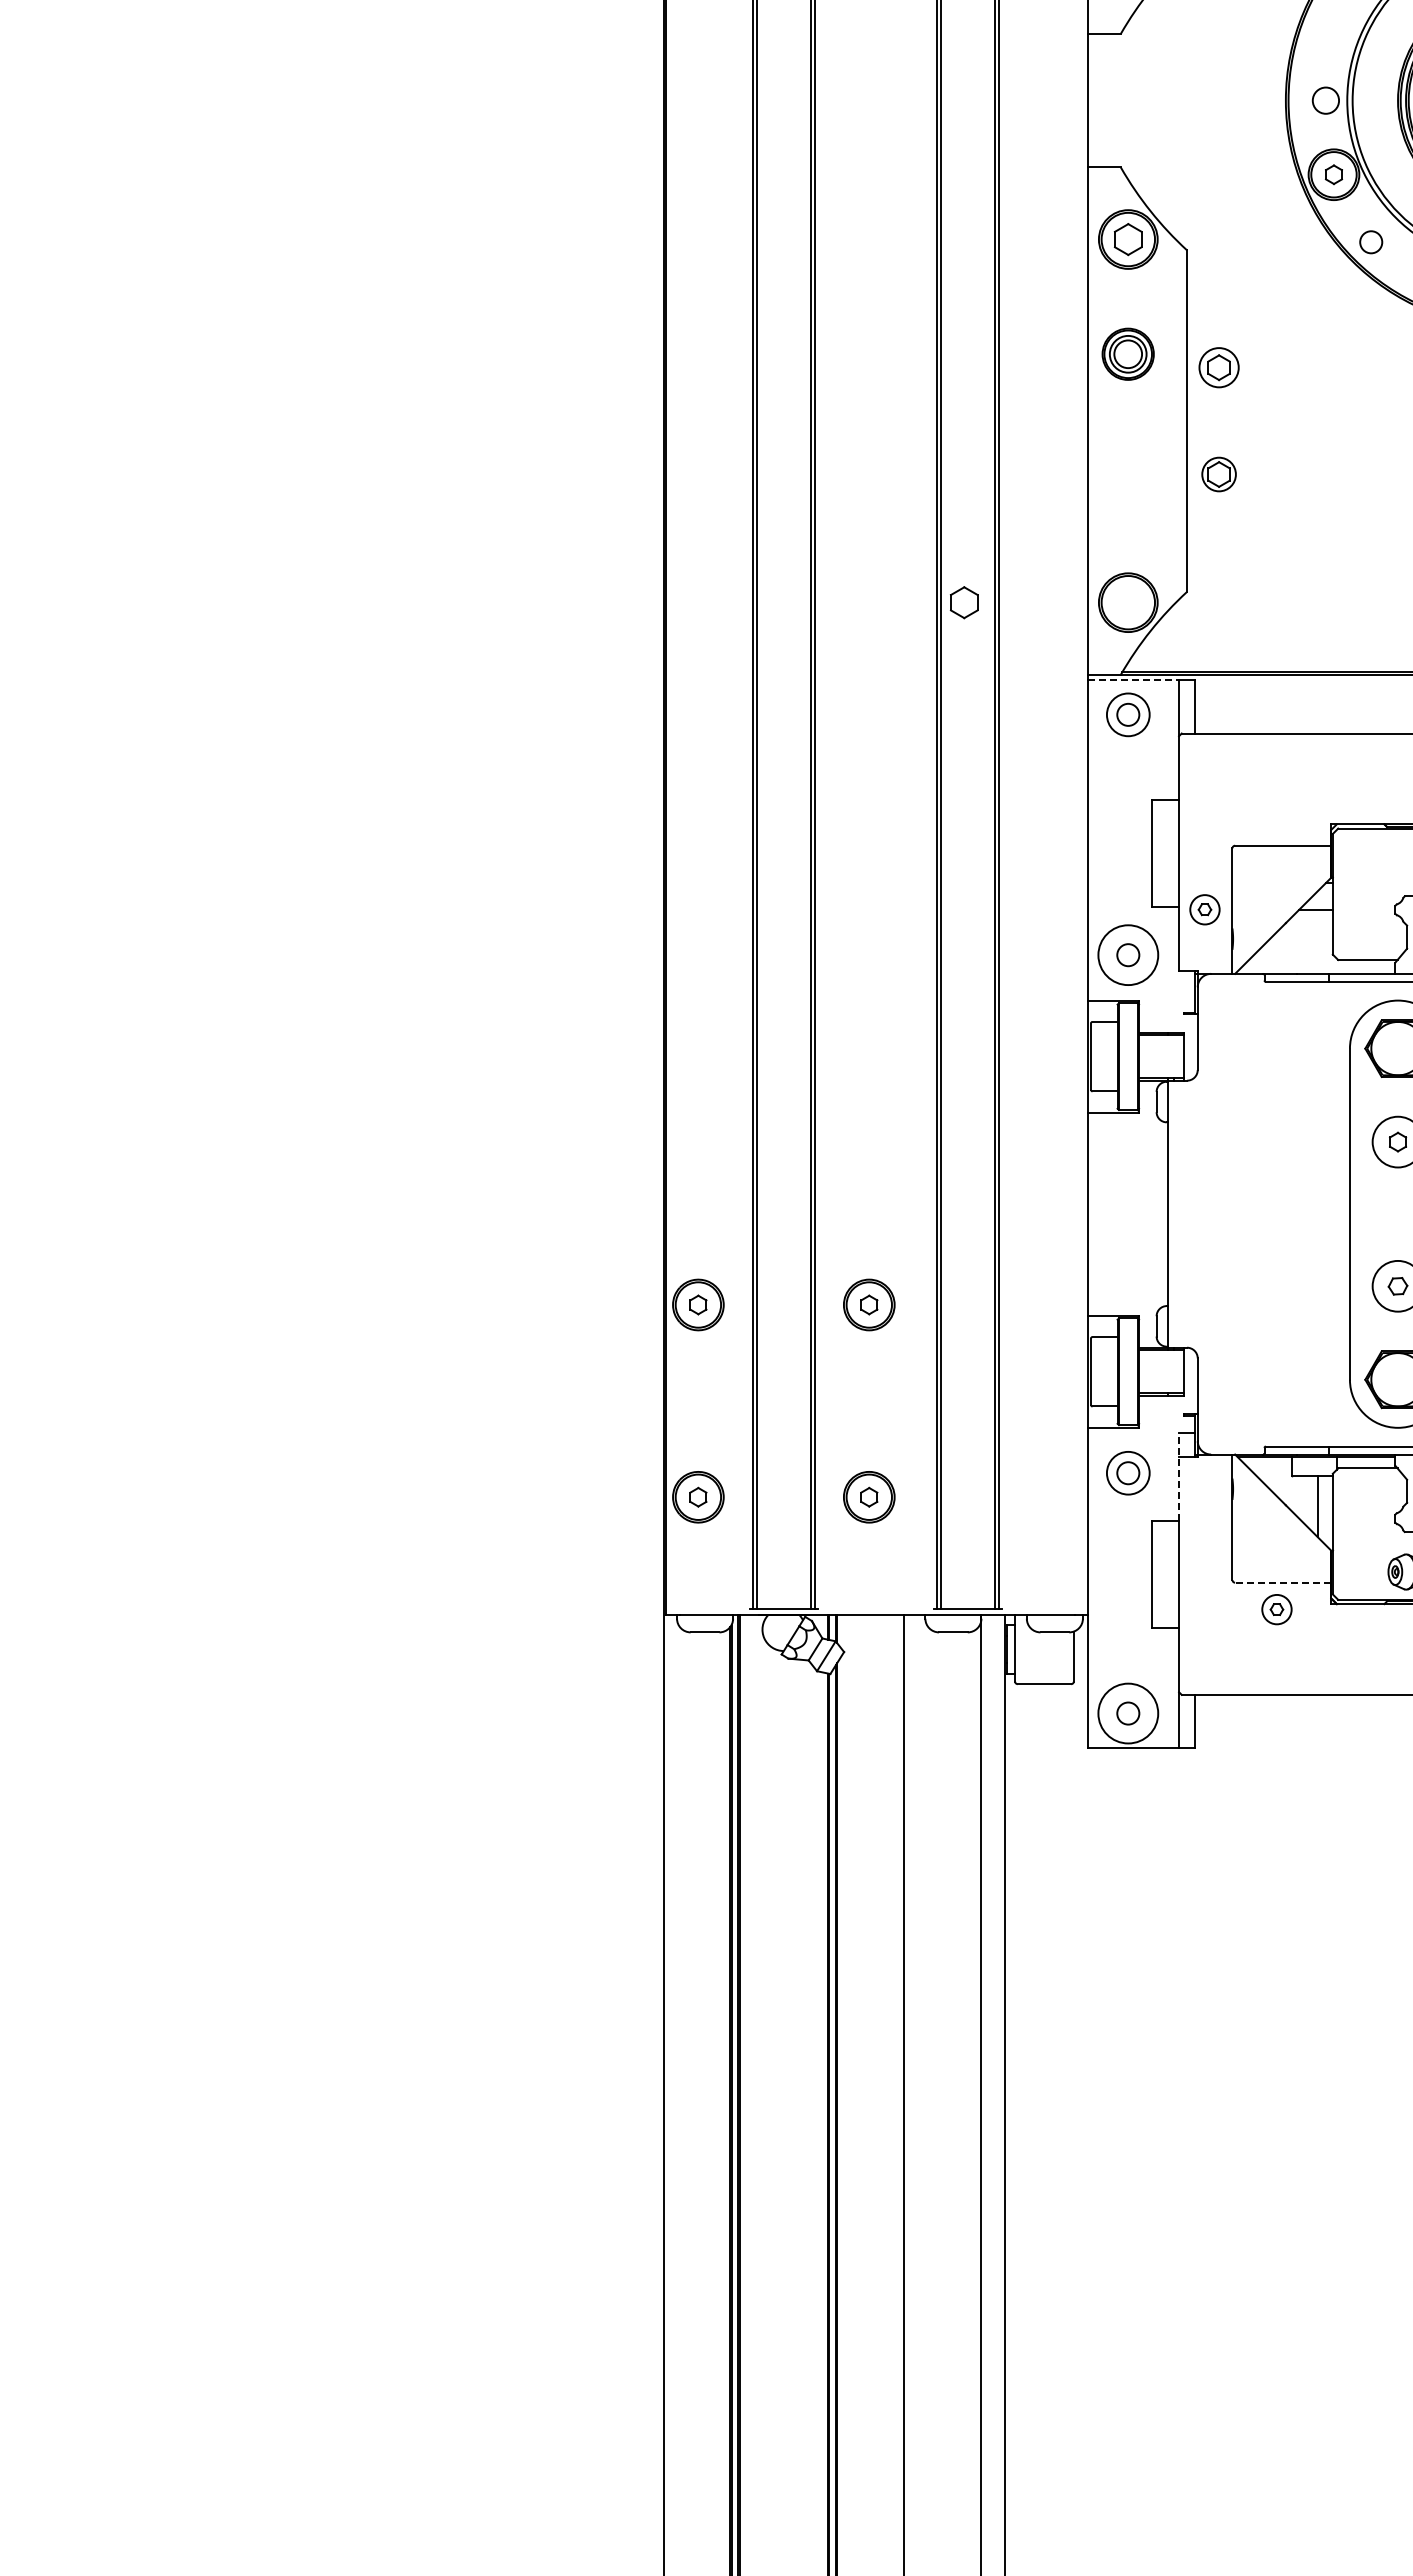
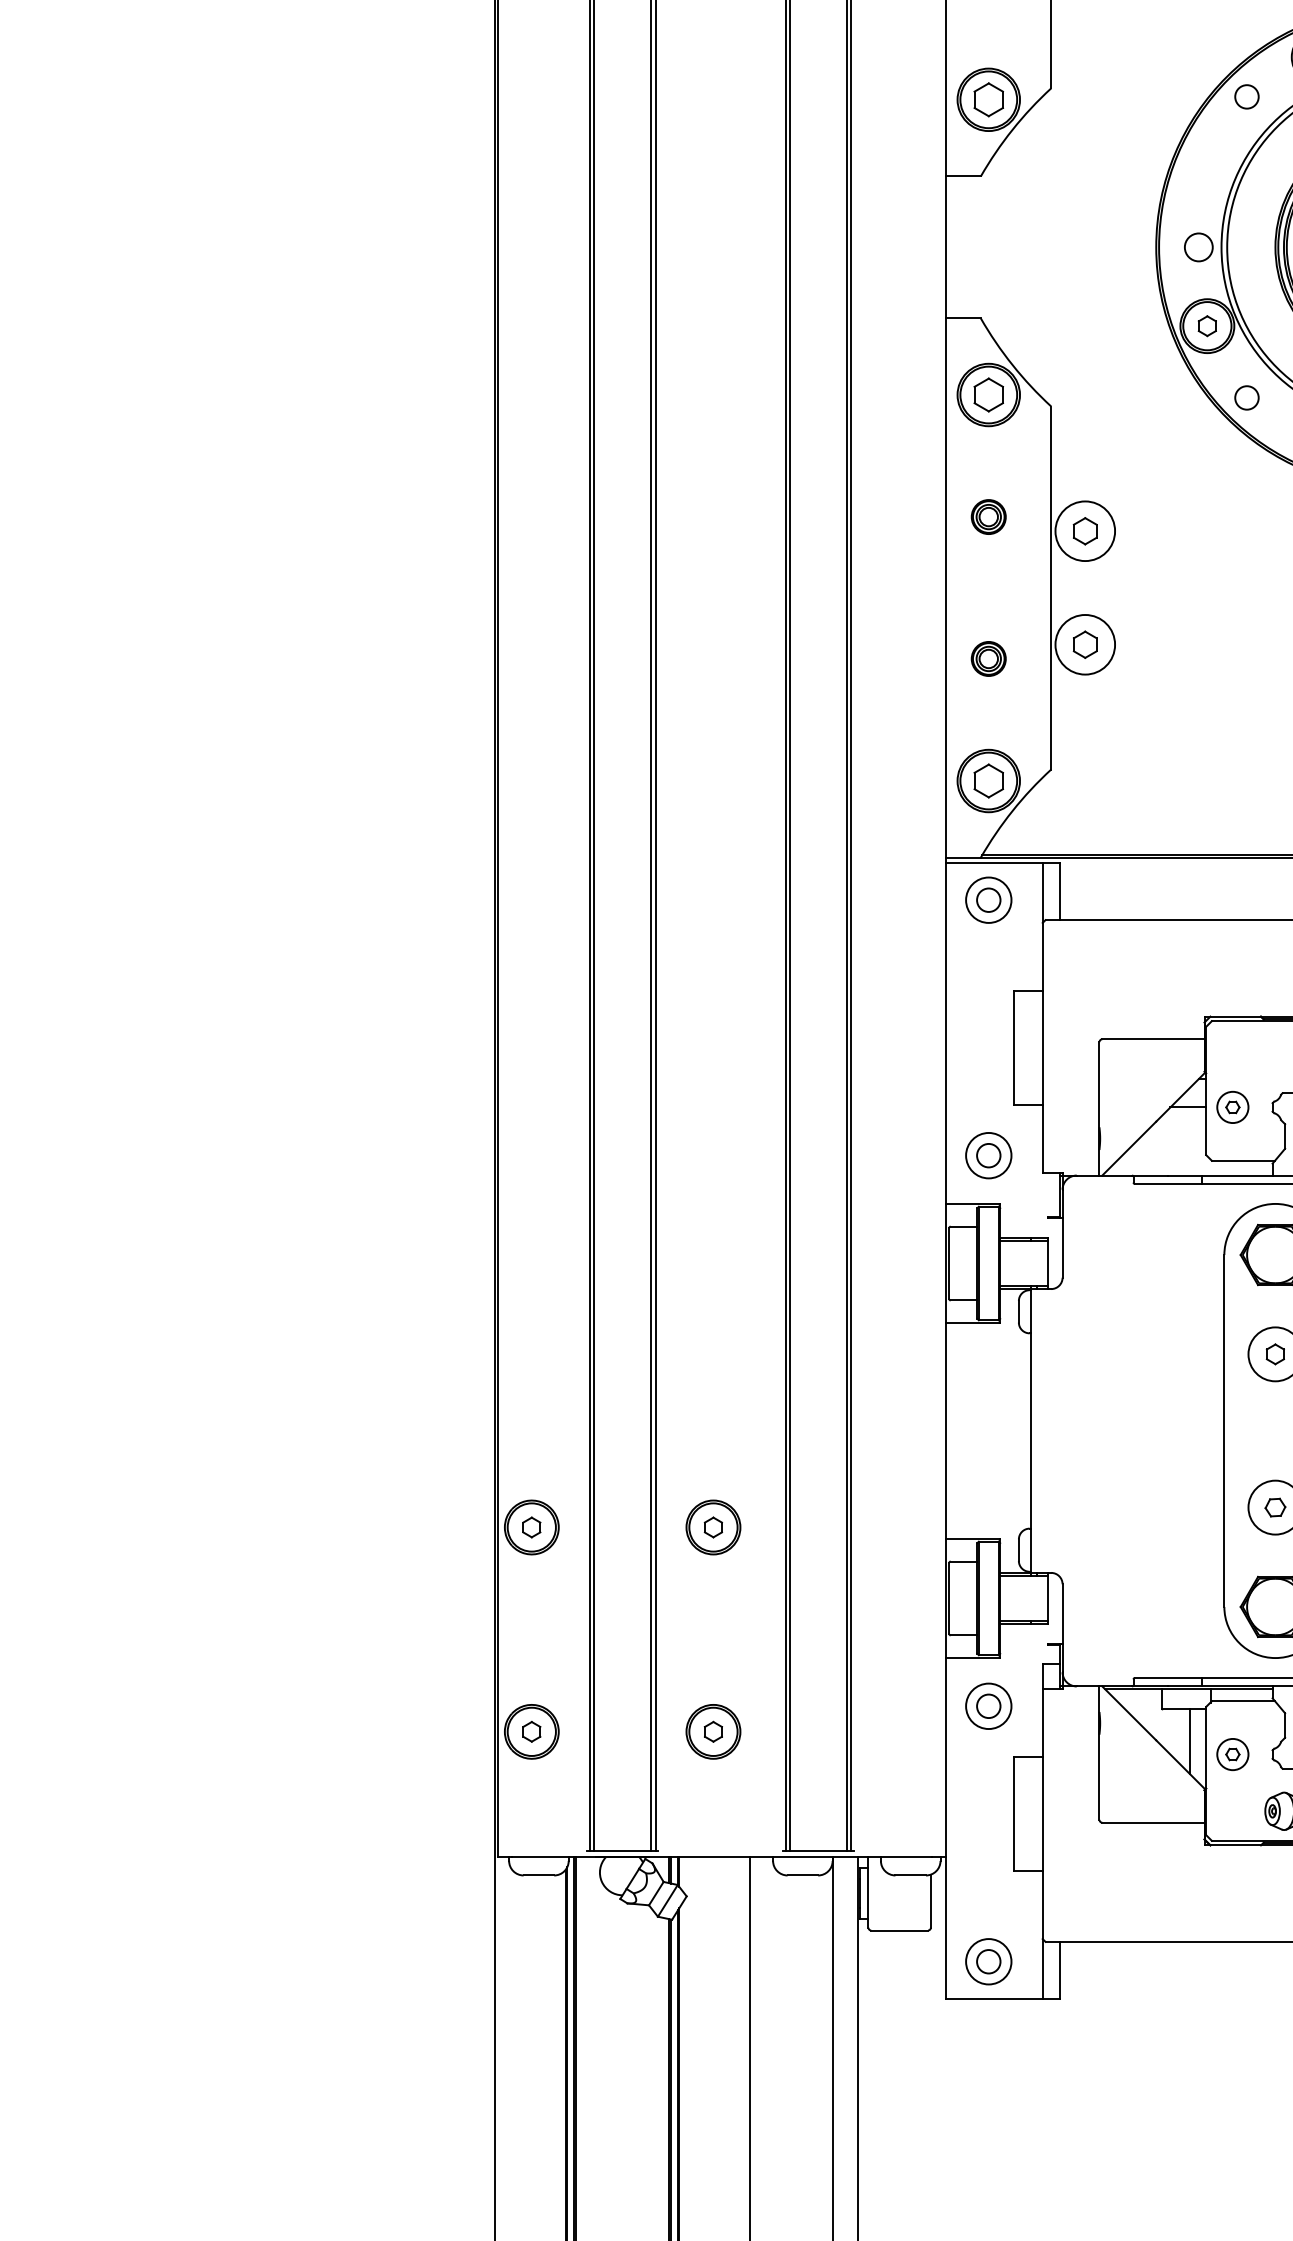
part: (1128, 354) -> (988, 517), size x0.62
circle: (1219, 367) -> (1085, 531), size x1.43
circle: (1219, 474) -> (1085, 644), size x1.67
part: (1128, 487) -> (988, 658), added
part: (963, 602) -> (987, 780), moved
line: (1134, 680) -> (995, 863), dashed -> solid
part: (1204, 909) -> (1232, 1107), moved
circle: (1127, 954) -> (987, 1154), size x0.71
line: (1179, 1476) -> (1043, 1709), dashed -> solid
line: (1282, 1582) -> (1152, 1822), dashed -> solid
part: (1276, 1609) -> (1232, 1754), moved
circle: (1127, 1713) -> (987, 1961), size x0.71

